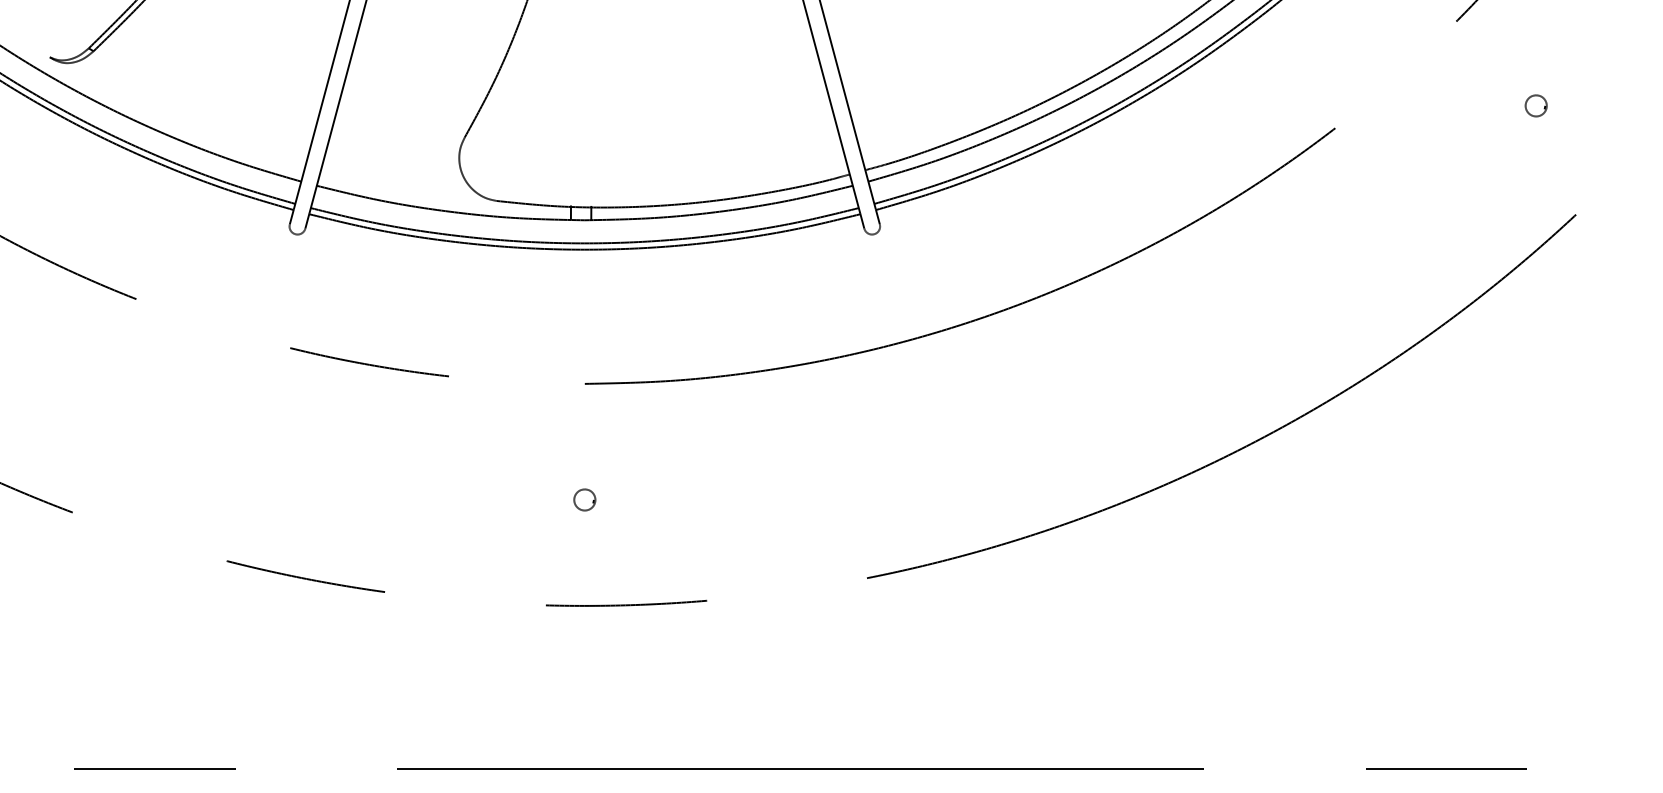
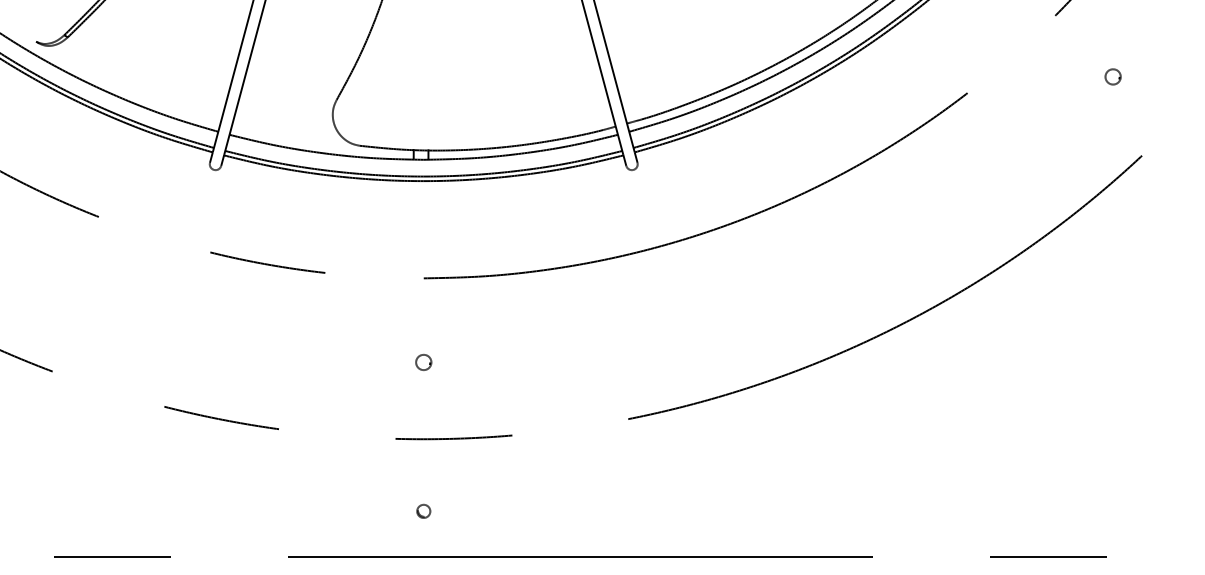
part: (584, 705) -> (423, 511), added

